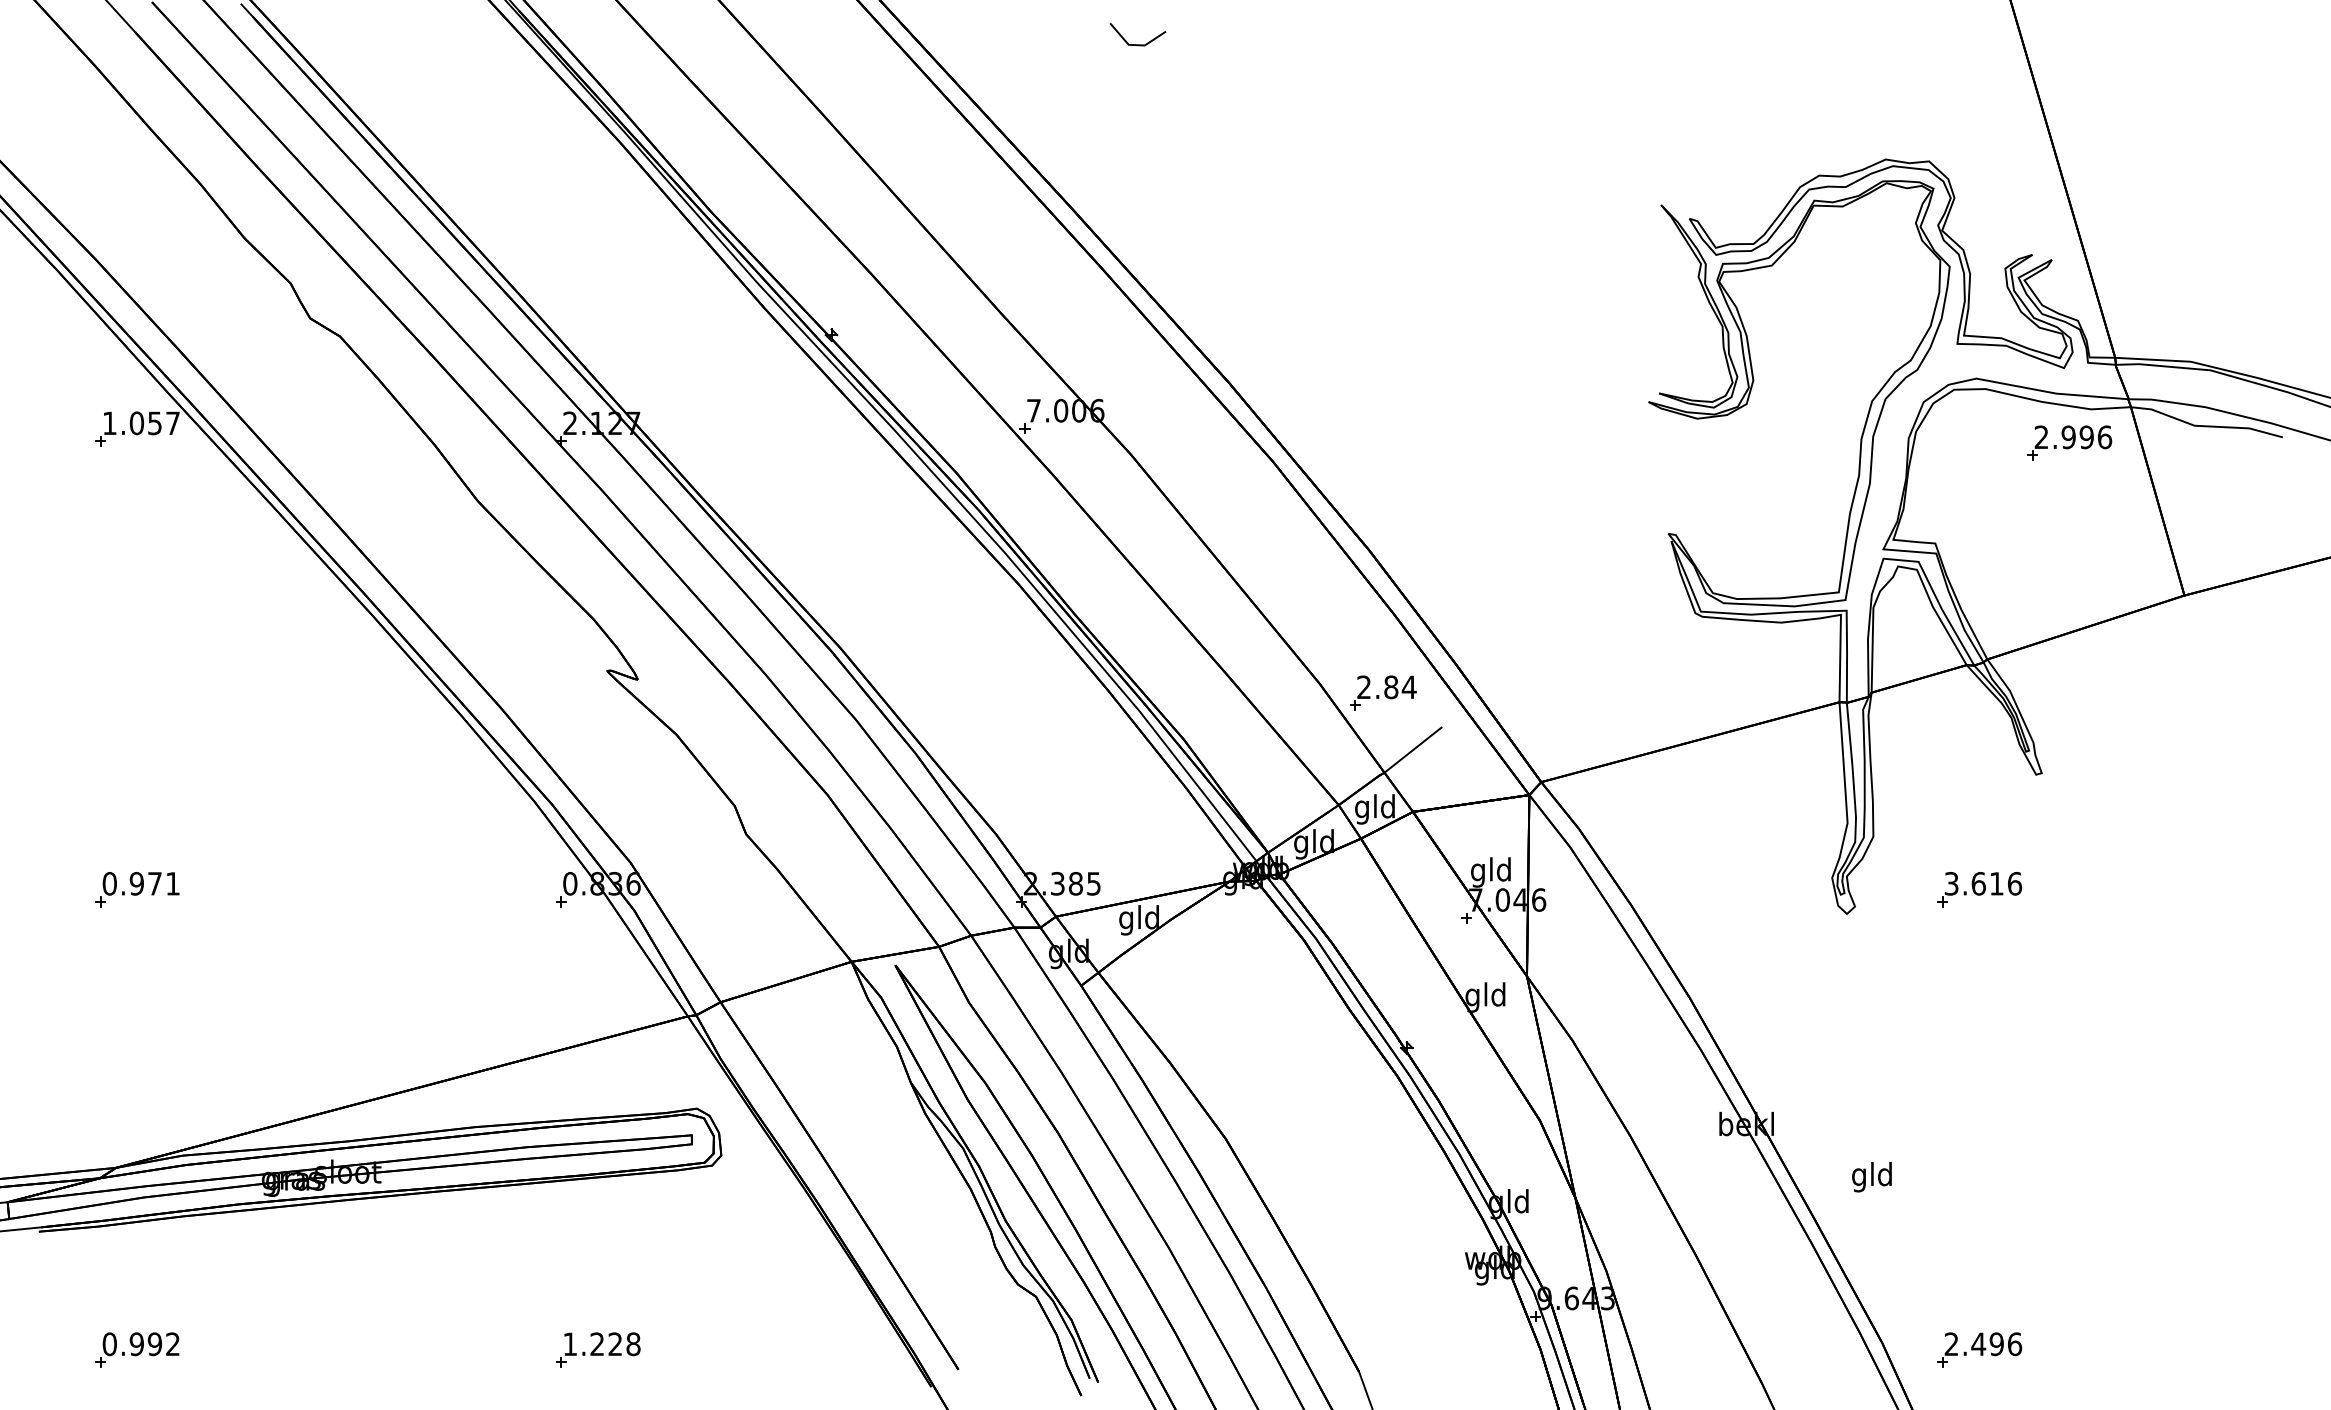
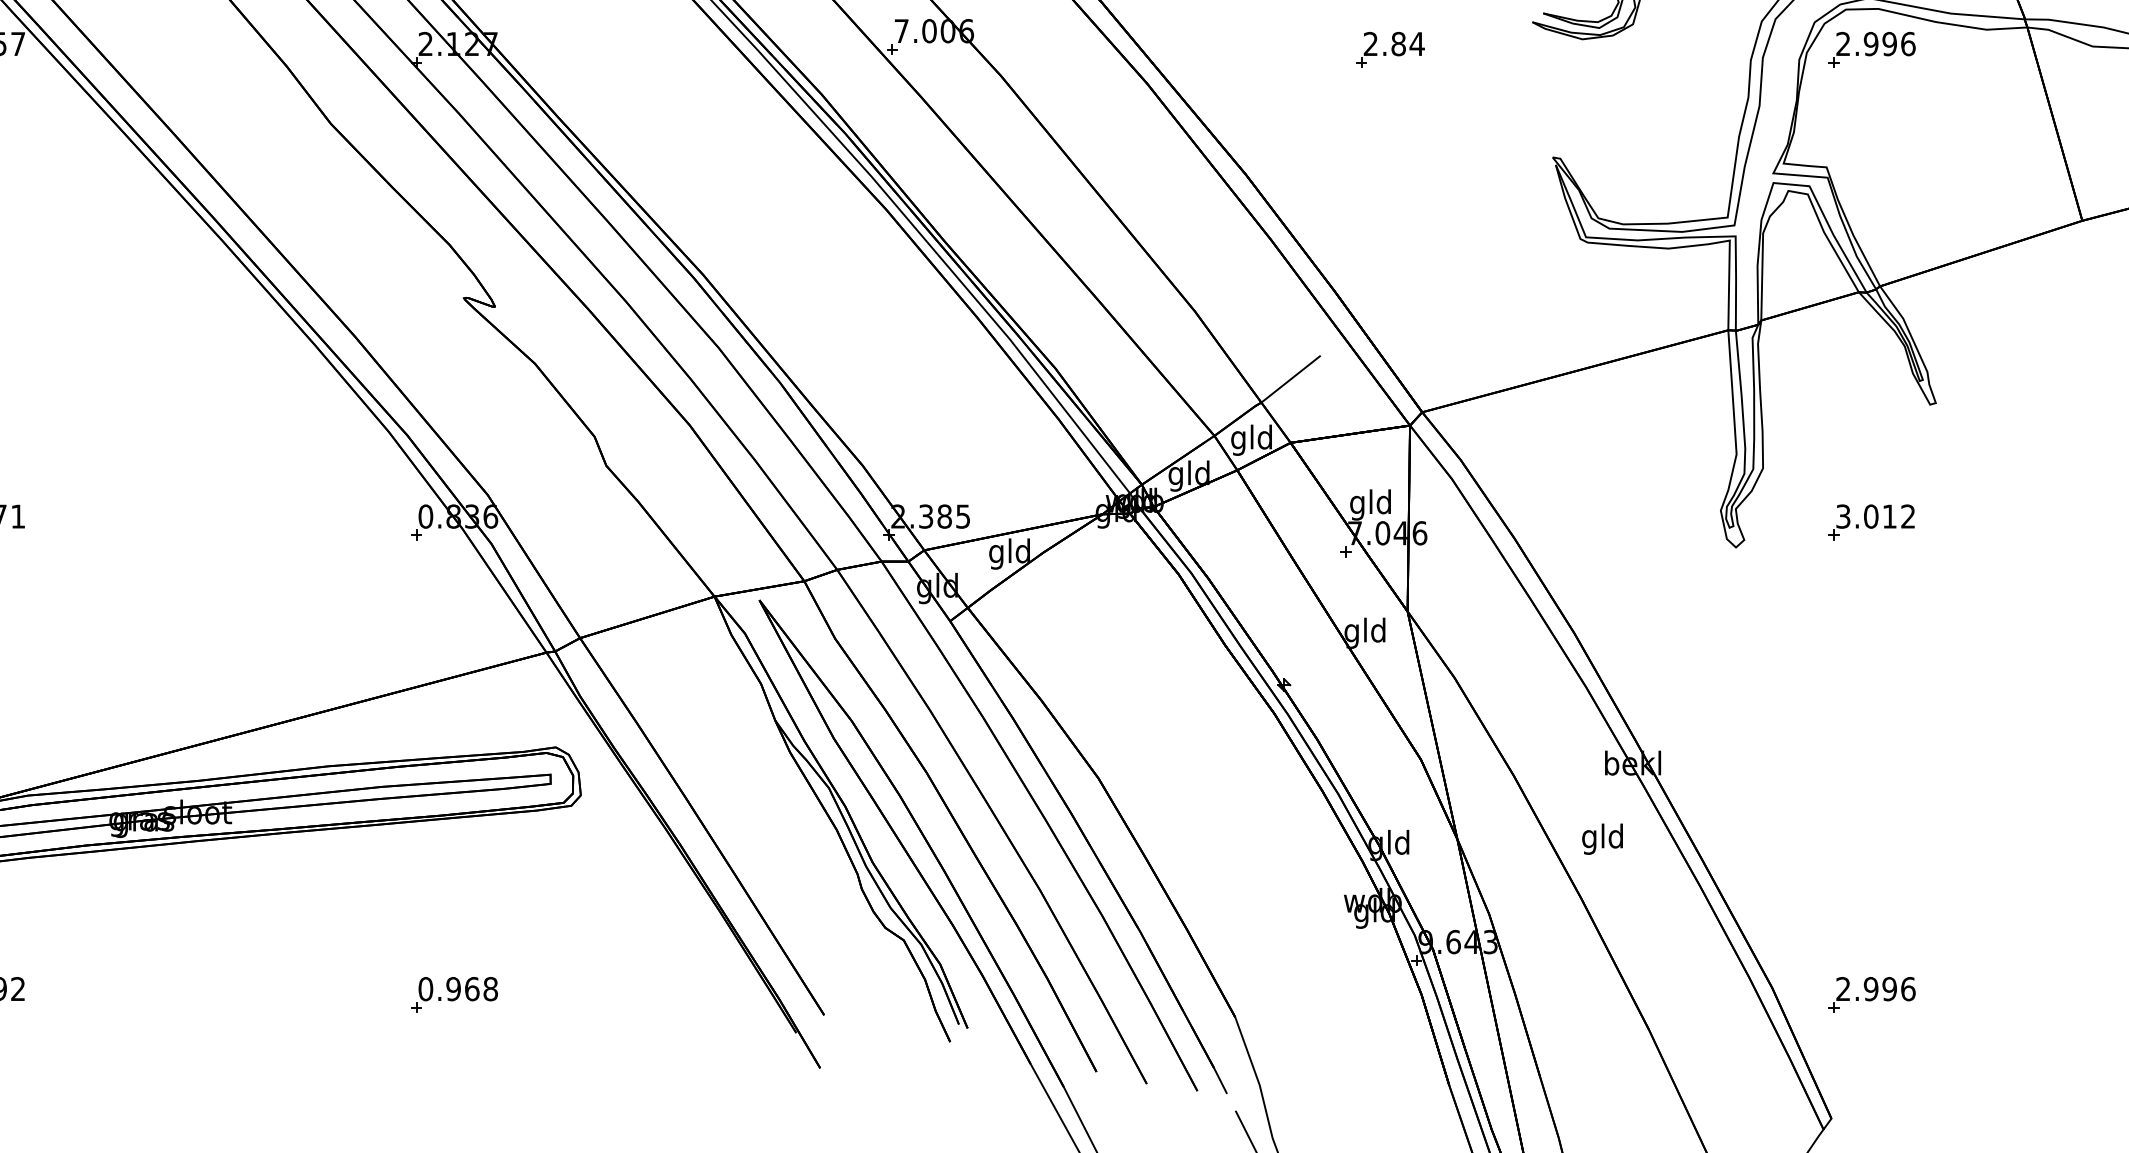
part: (2069, 442) -> (1871, 49), moved
part: (1383, 692) -> (1390, 49), moved
text: (1996, 883) -> (1889, 516), 3.616 -> 3.012
text: (1871, 1177) -> (1602, 839), moved
text: (592, 1344) -> (448, 989), 1.228 -> 0.968
text: (1978, 1344) -> (1870, 989), 2.496 -> 2.996

